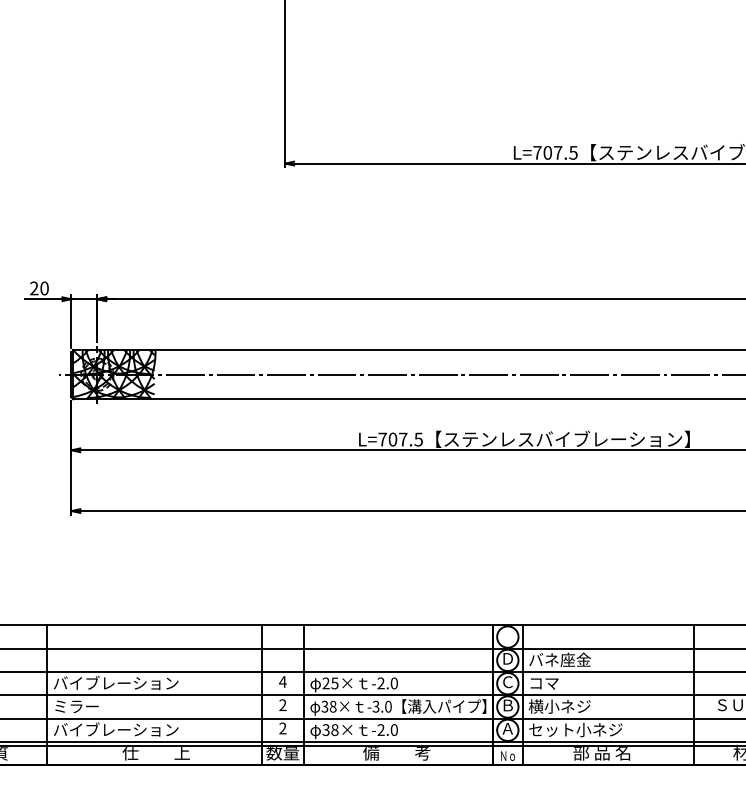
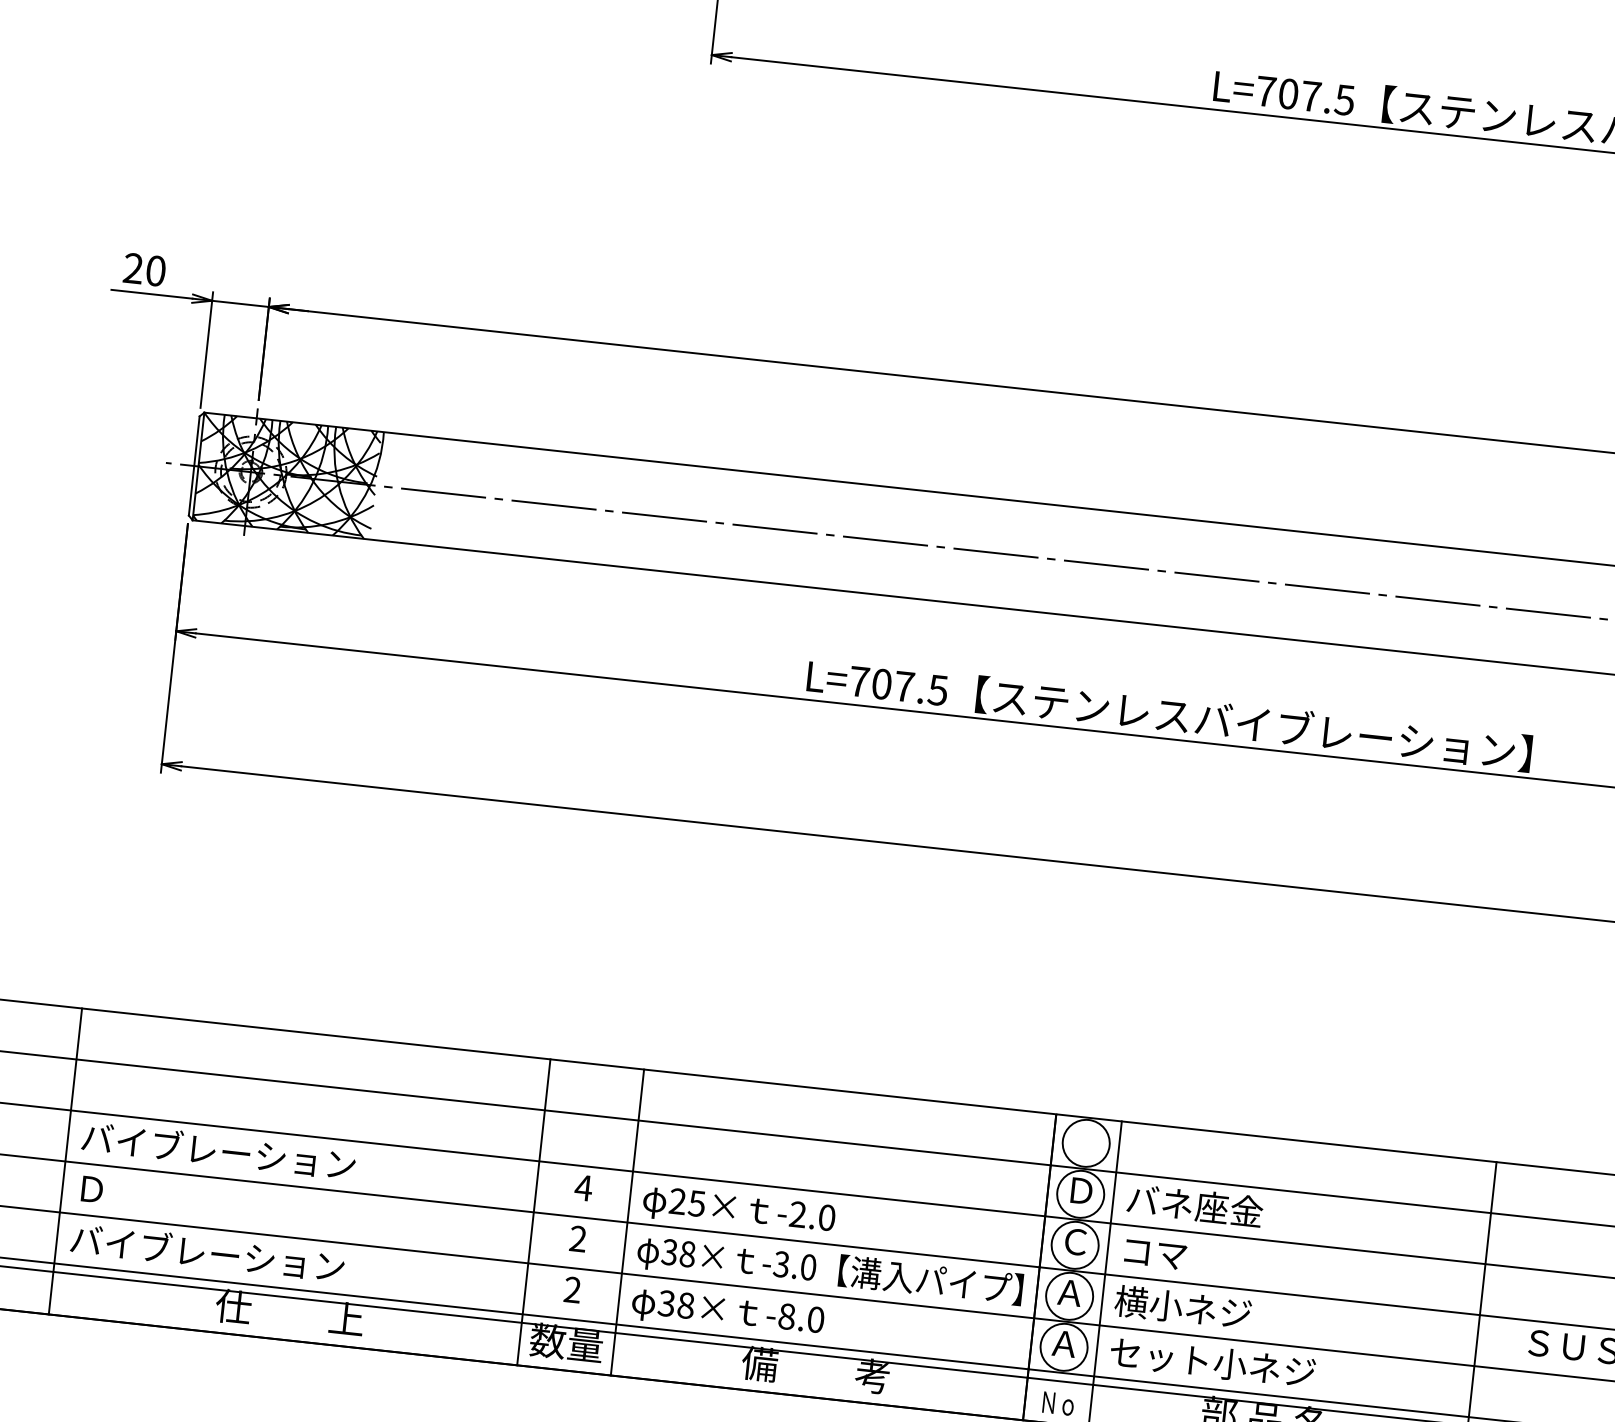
text: (507, 705) -> (1069, 1292), Ｂ -> Ａ
text: (76, 706) -> (126, 1192), ミラー -> Ｄ
text: (380, 730) -> (785, 1317), -2.0 -> -8.0

